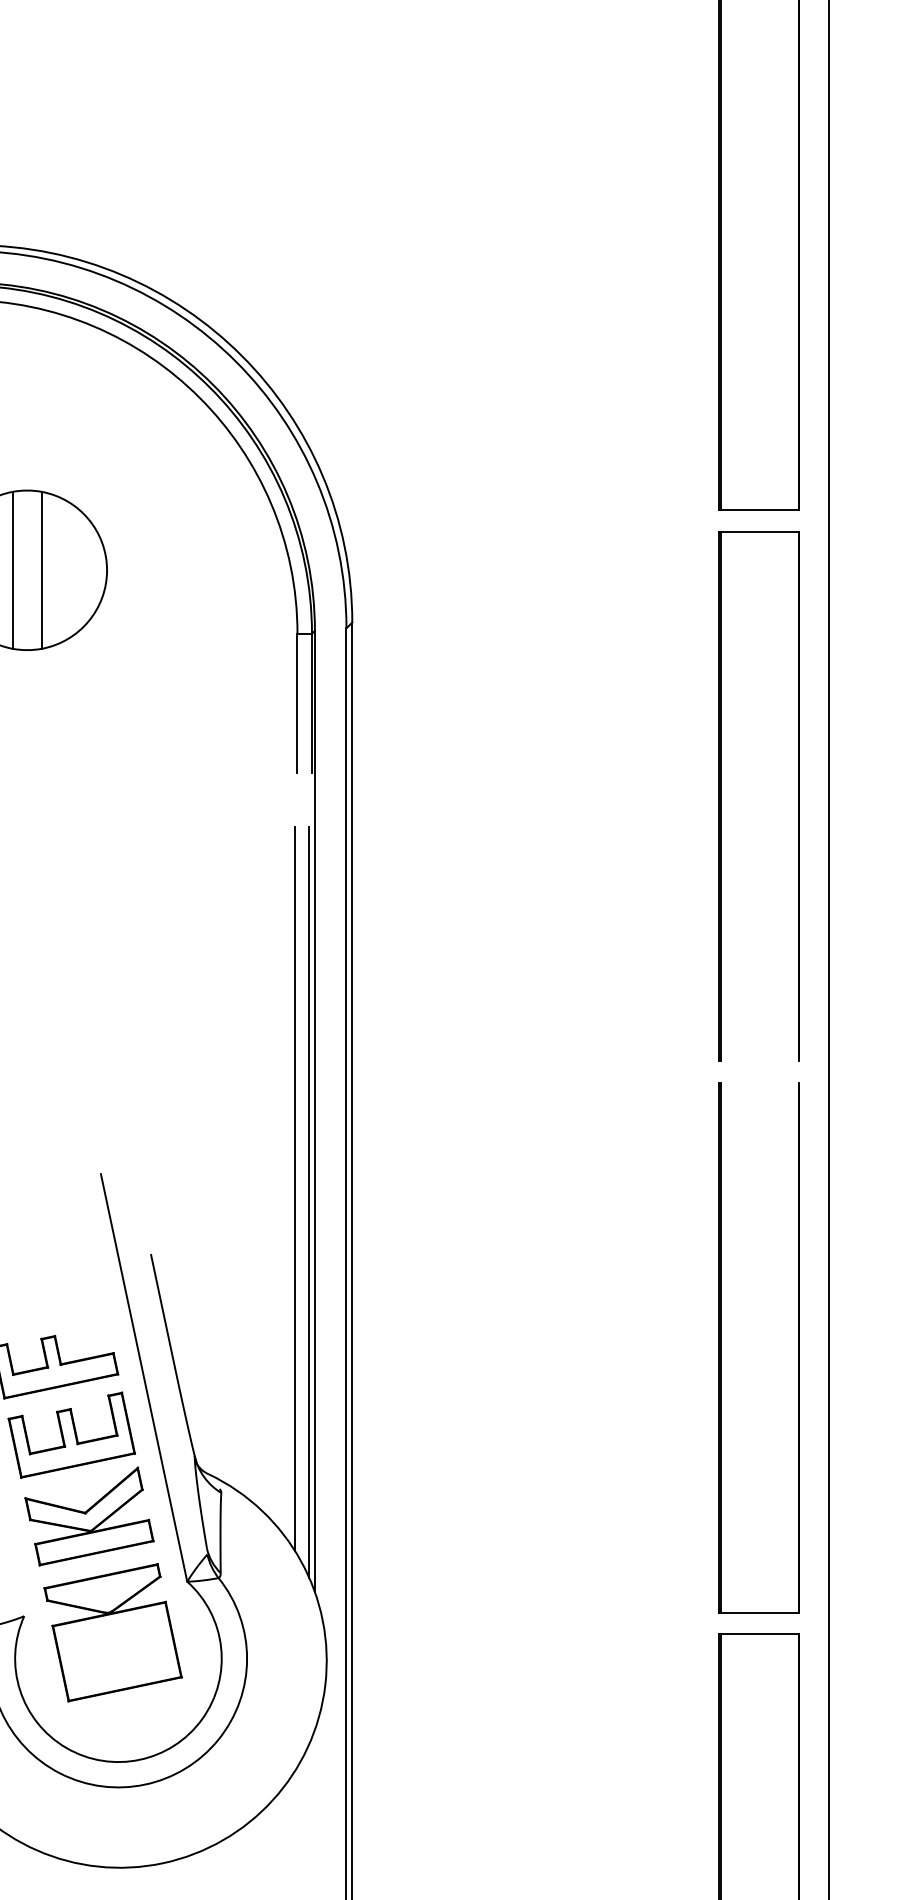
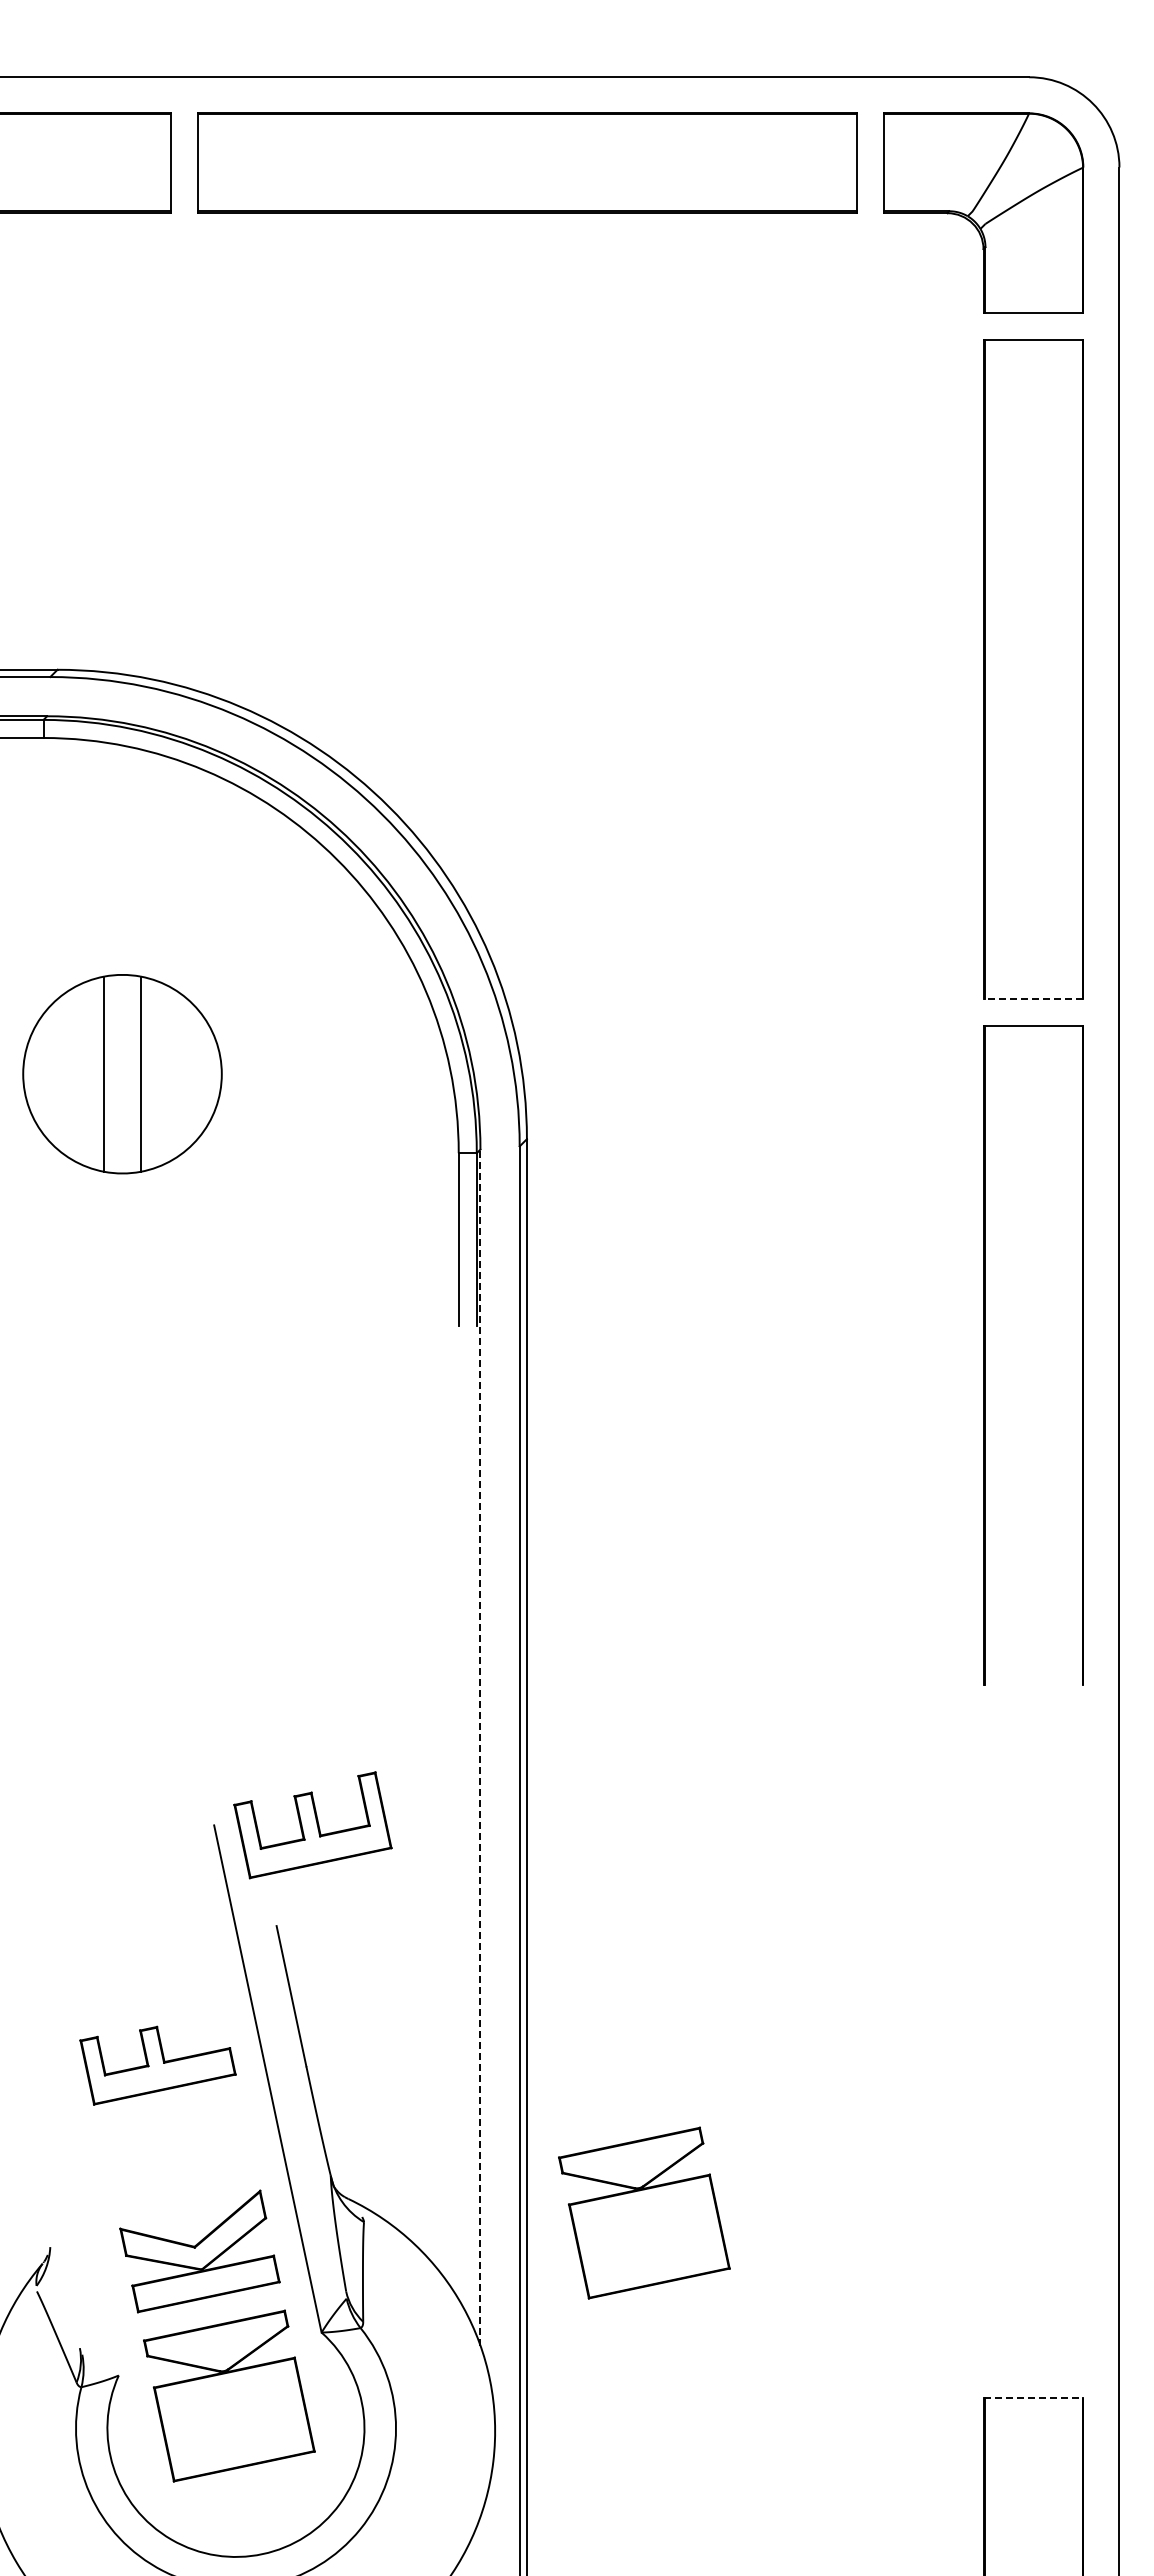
line: (759, 510) -> (1033, 999), solid -> dashed
line: (314, 1111) -> (480, 1747), solid -> dashed
line: (294, 1188) -> (455, 1843), removed
line: (309, 1202) -> (473, 1860), removed
part: (720, 1347) -> (985, 2041), removed
part: (71, 1435) -> (312, 1825), moved
part: (446, 1485) -> (644, 2212), added
line: (759, 1634) -> (1033, 2398), solid -> dashed

